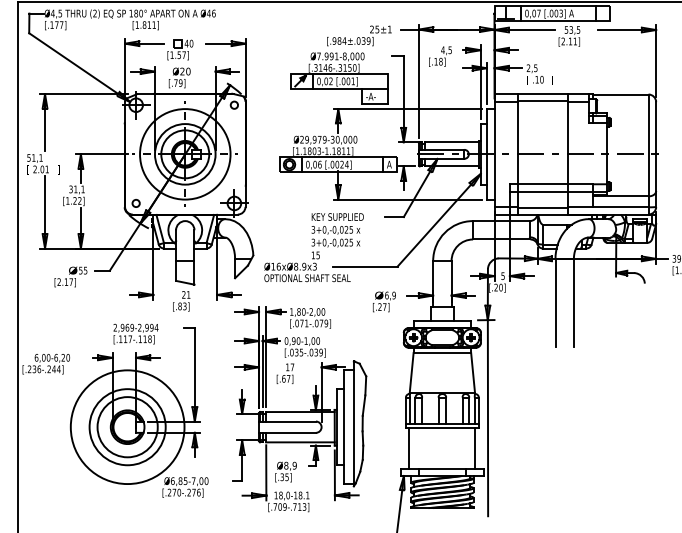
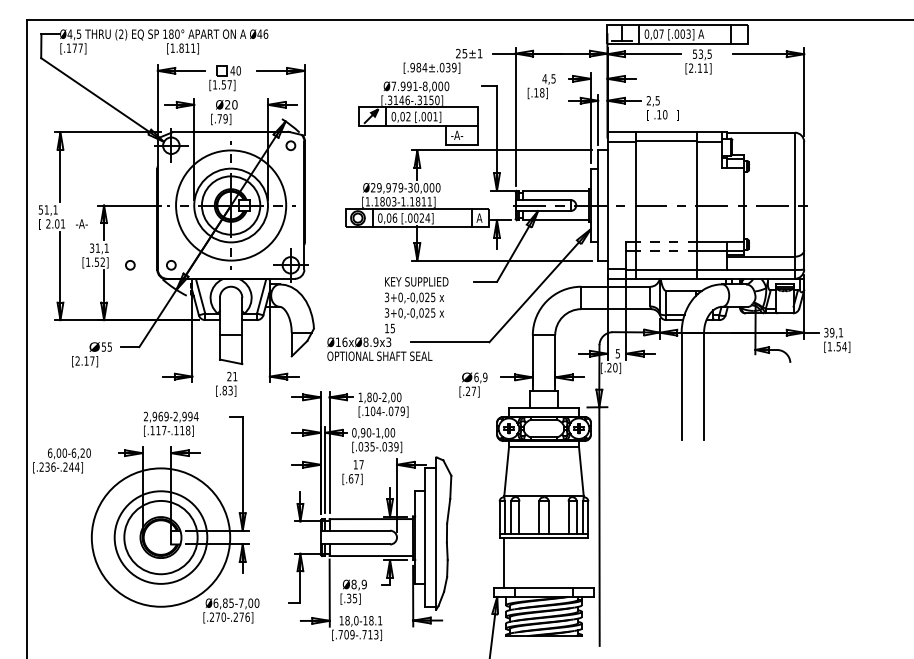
text: (62, 169) -> (81, 224), ] -> -A-
line: (543, 184) -> (666, 242), solid -> dashed
line: (543, 192) -> (666, 251), solid -> dashed
text: (74, 200) -> (96, 261), [1.22] -> [1.52]
circle: (102, 203) -> (130, 265), added
text: (302, 323) -> (373, 411), [.071-.079] -> [.104-.079]
line: (475, 448) -> (584, 563), removed

